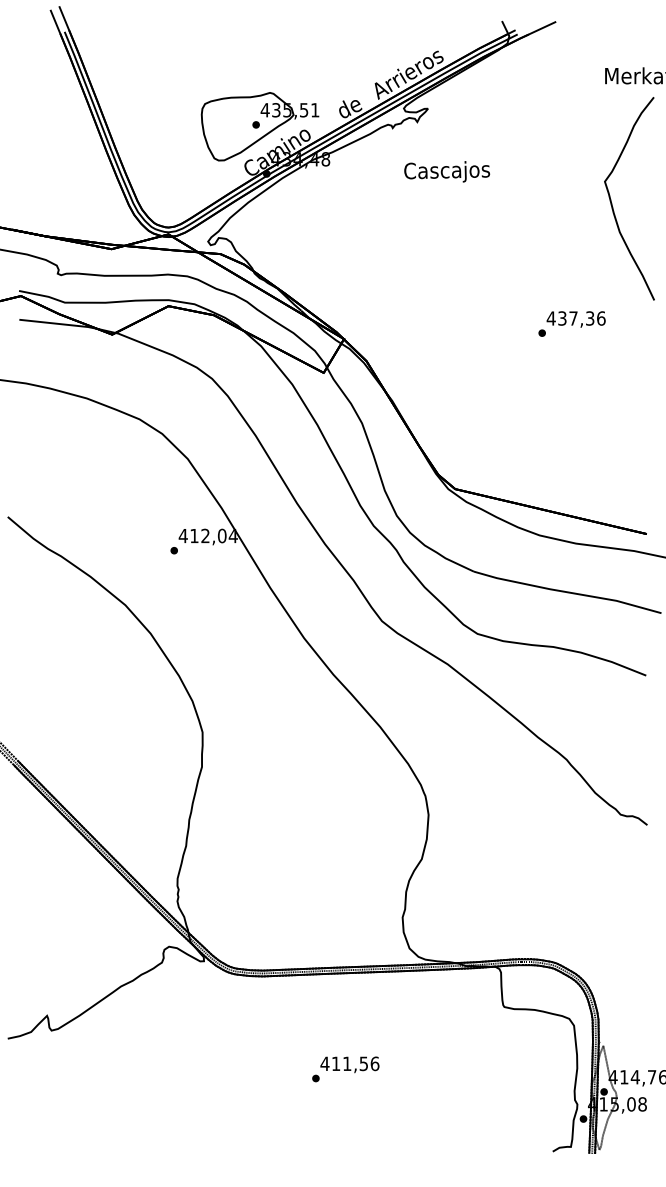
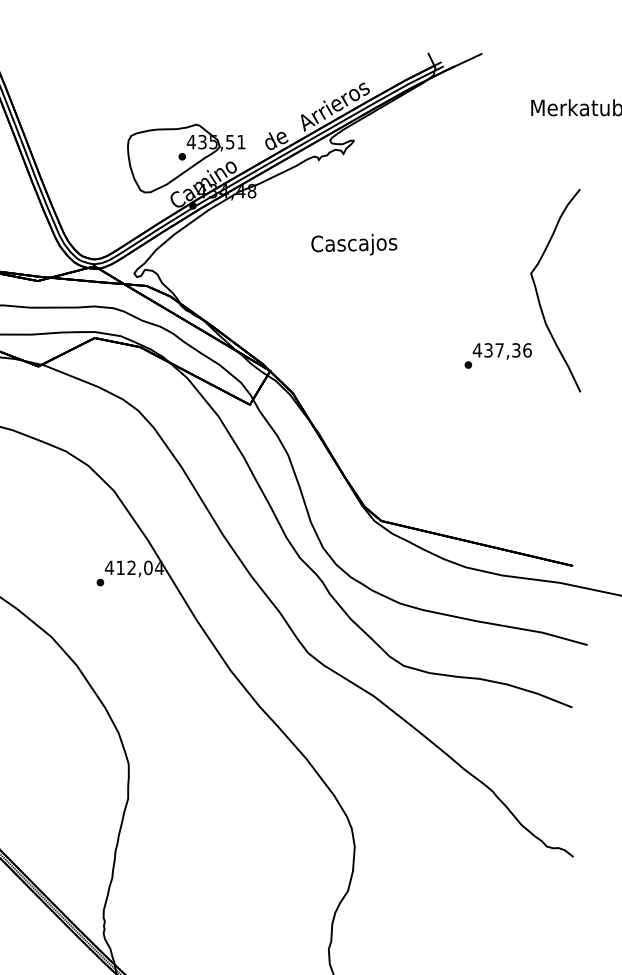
text: (447, 171) -> (354, 244), moved
curve: (612, 203) -> (538, 295), moved

